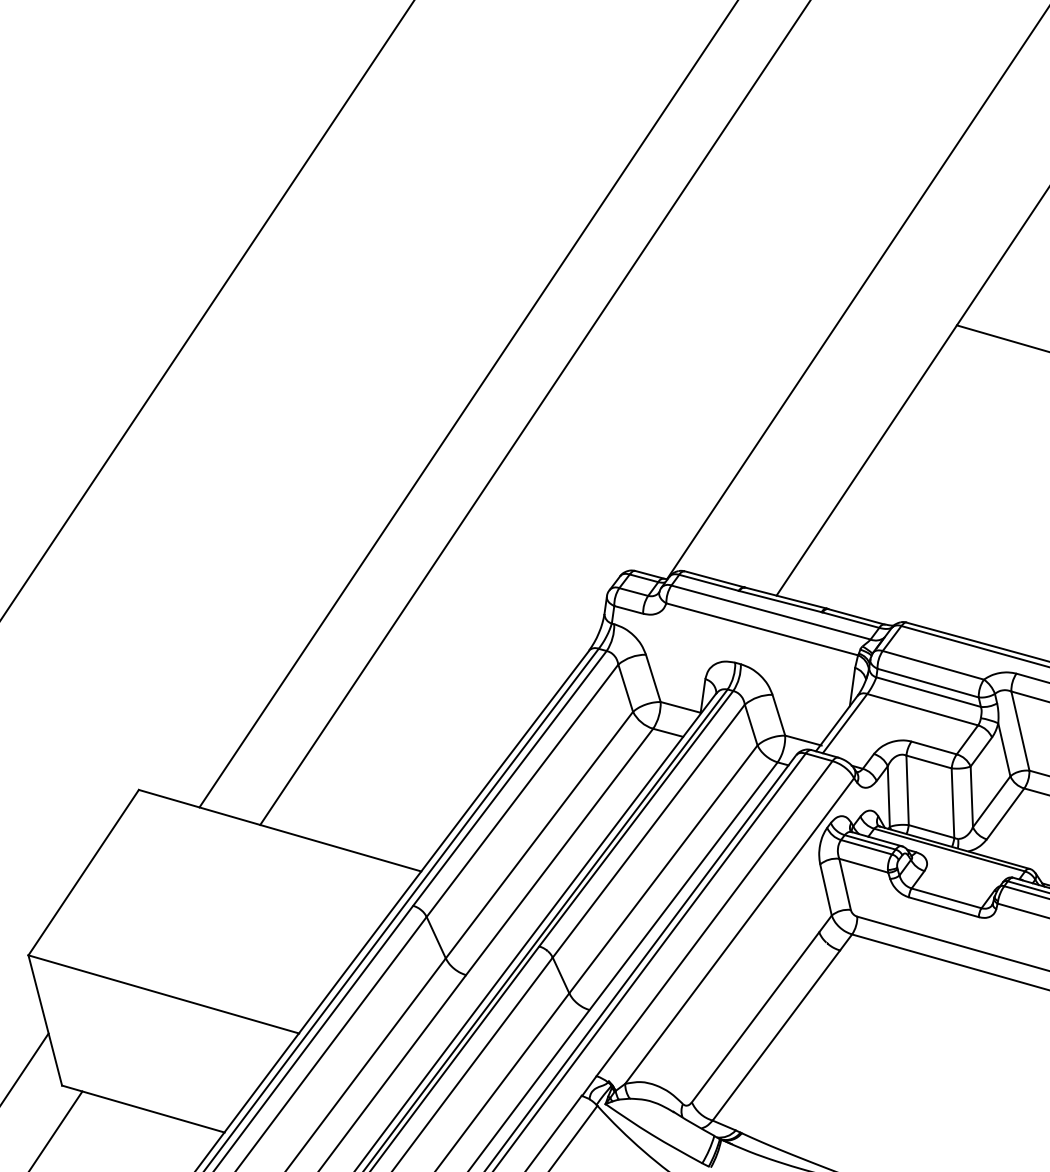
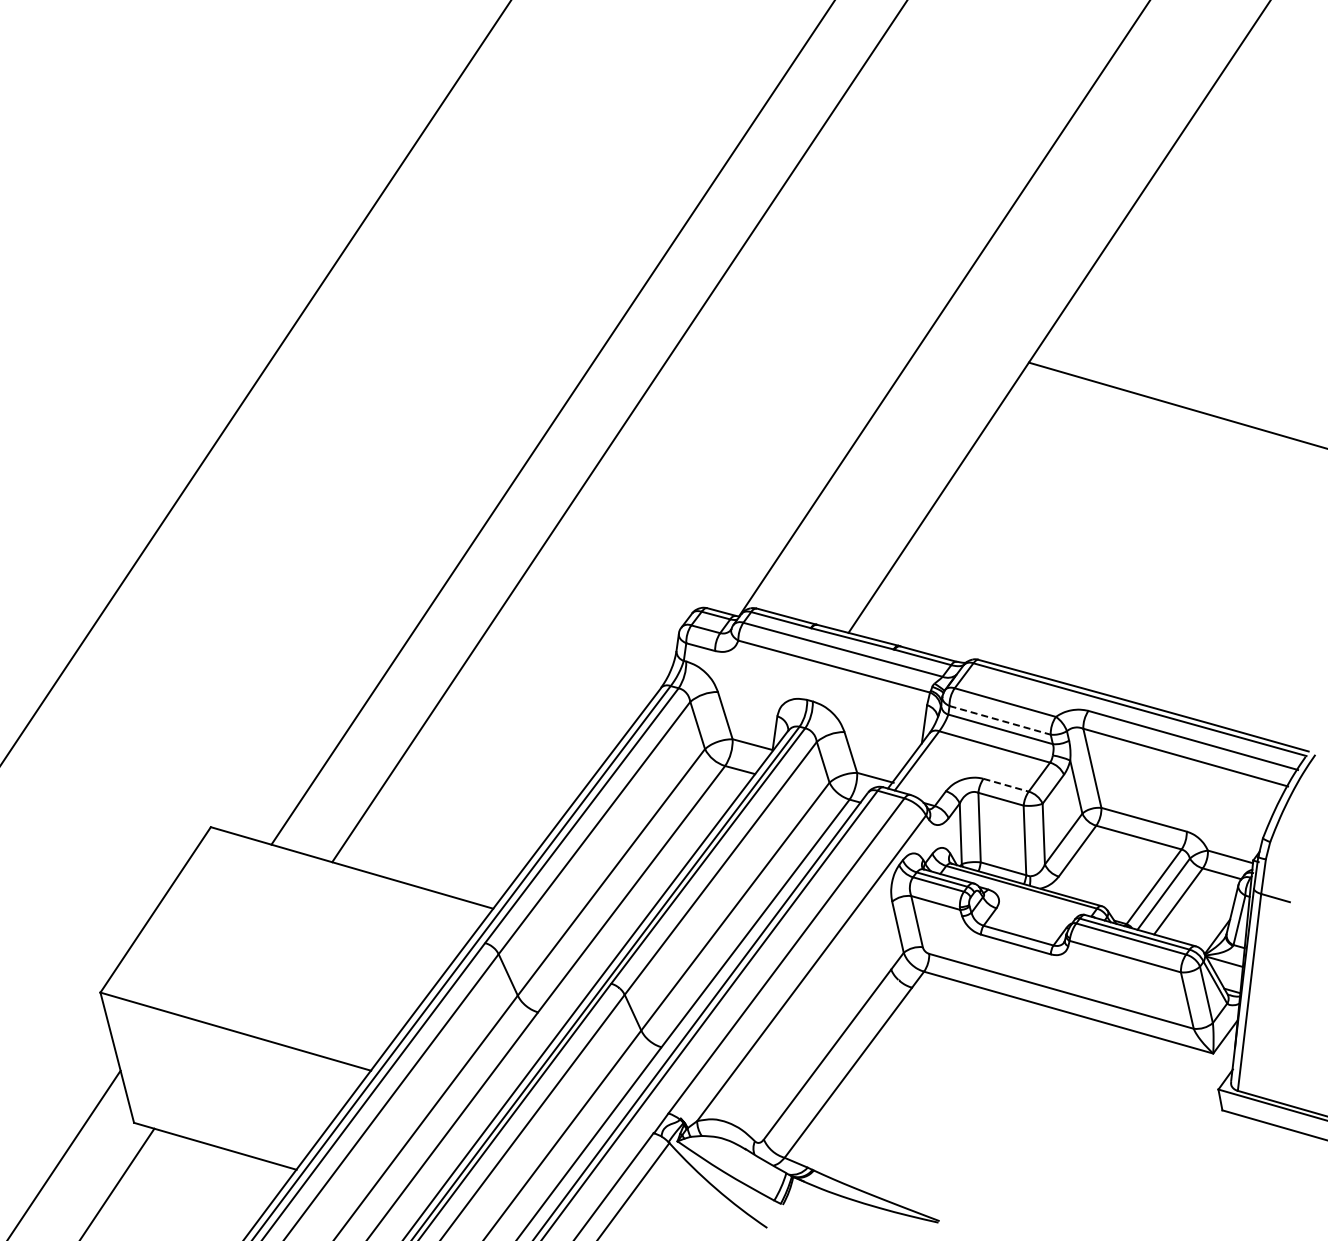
line: (928, 683) -> (1000, 720), solid -> dashed
line: (934, 748) -> (1006, 785), solid -> dashed

